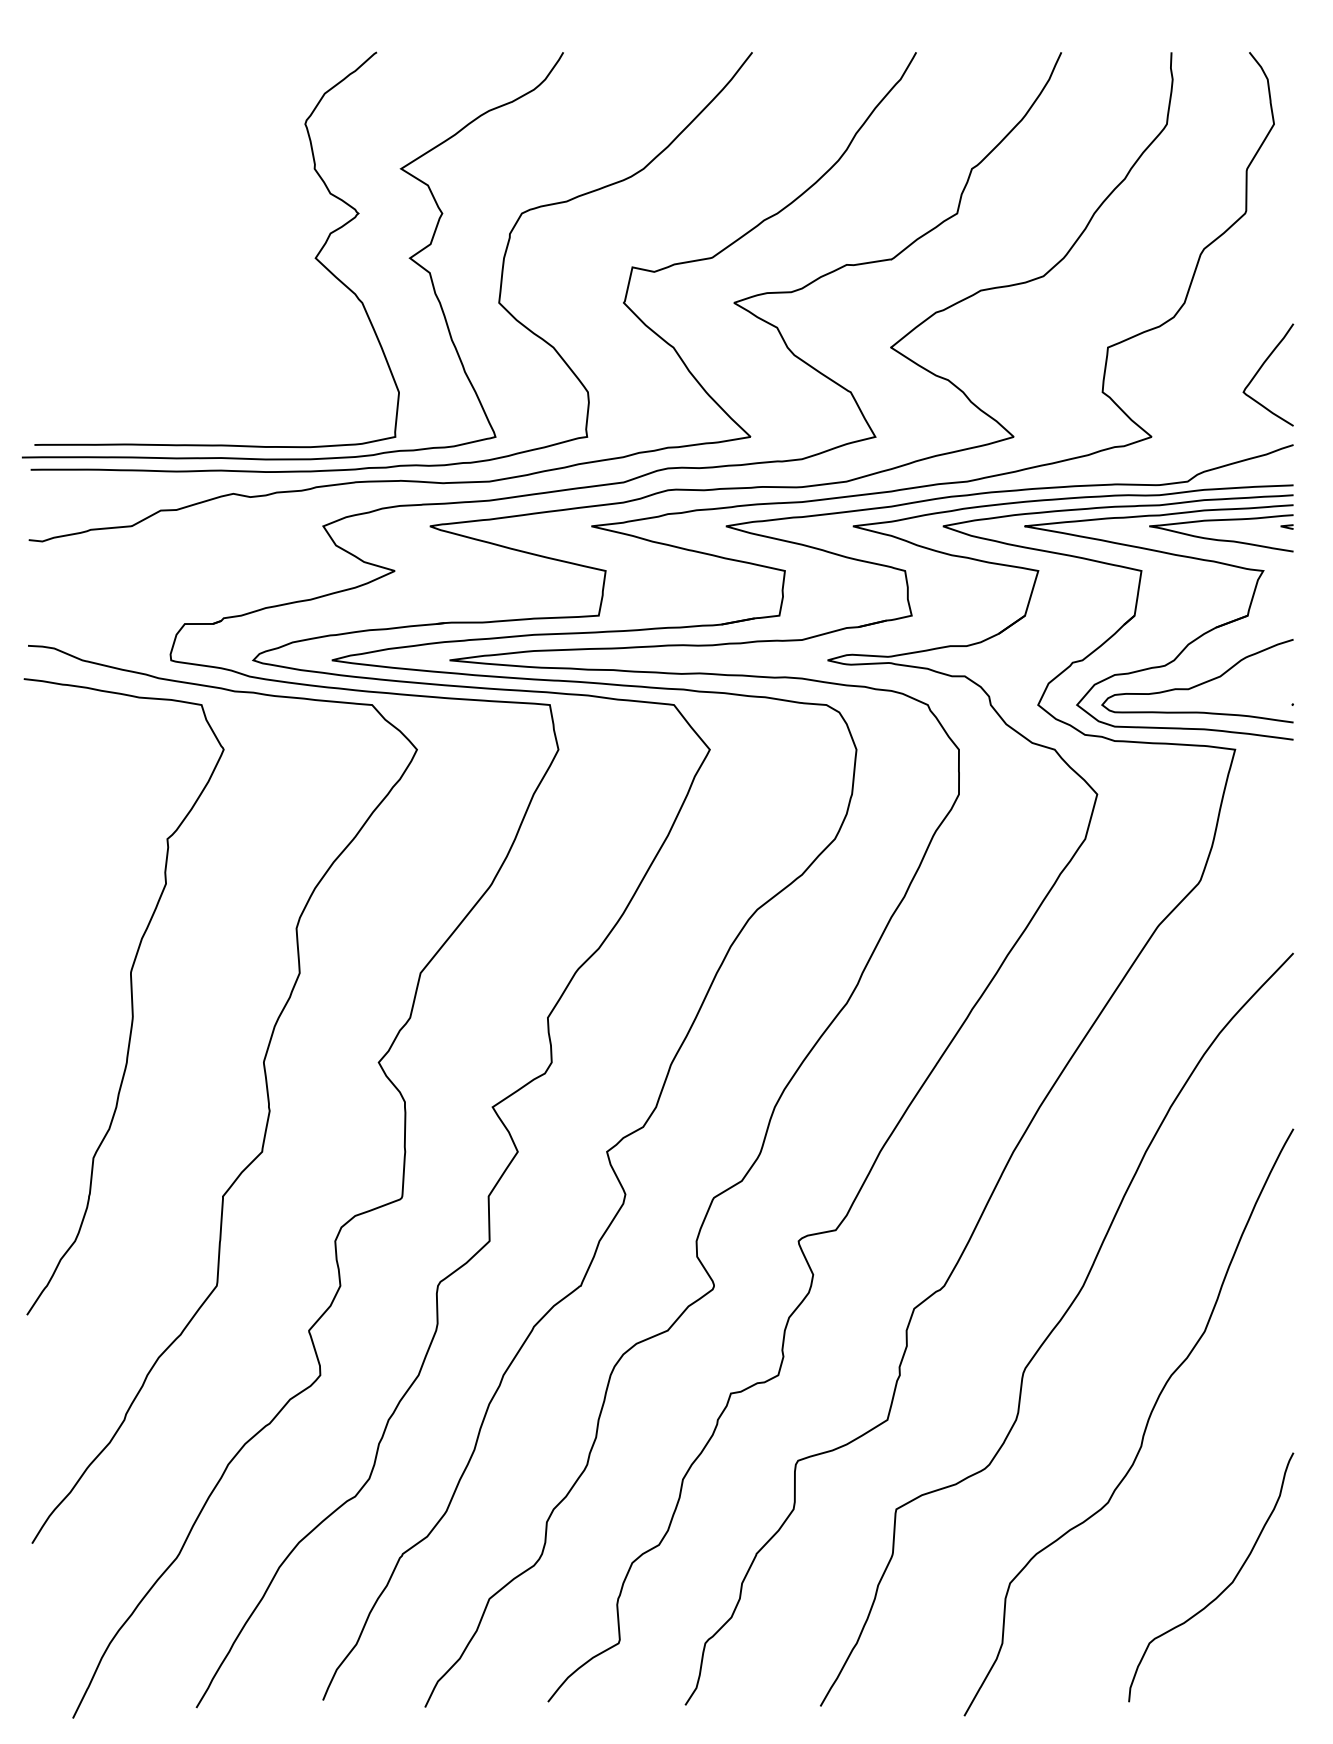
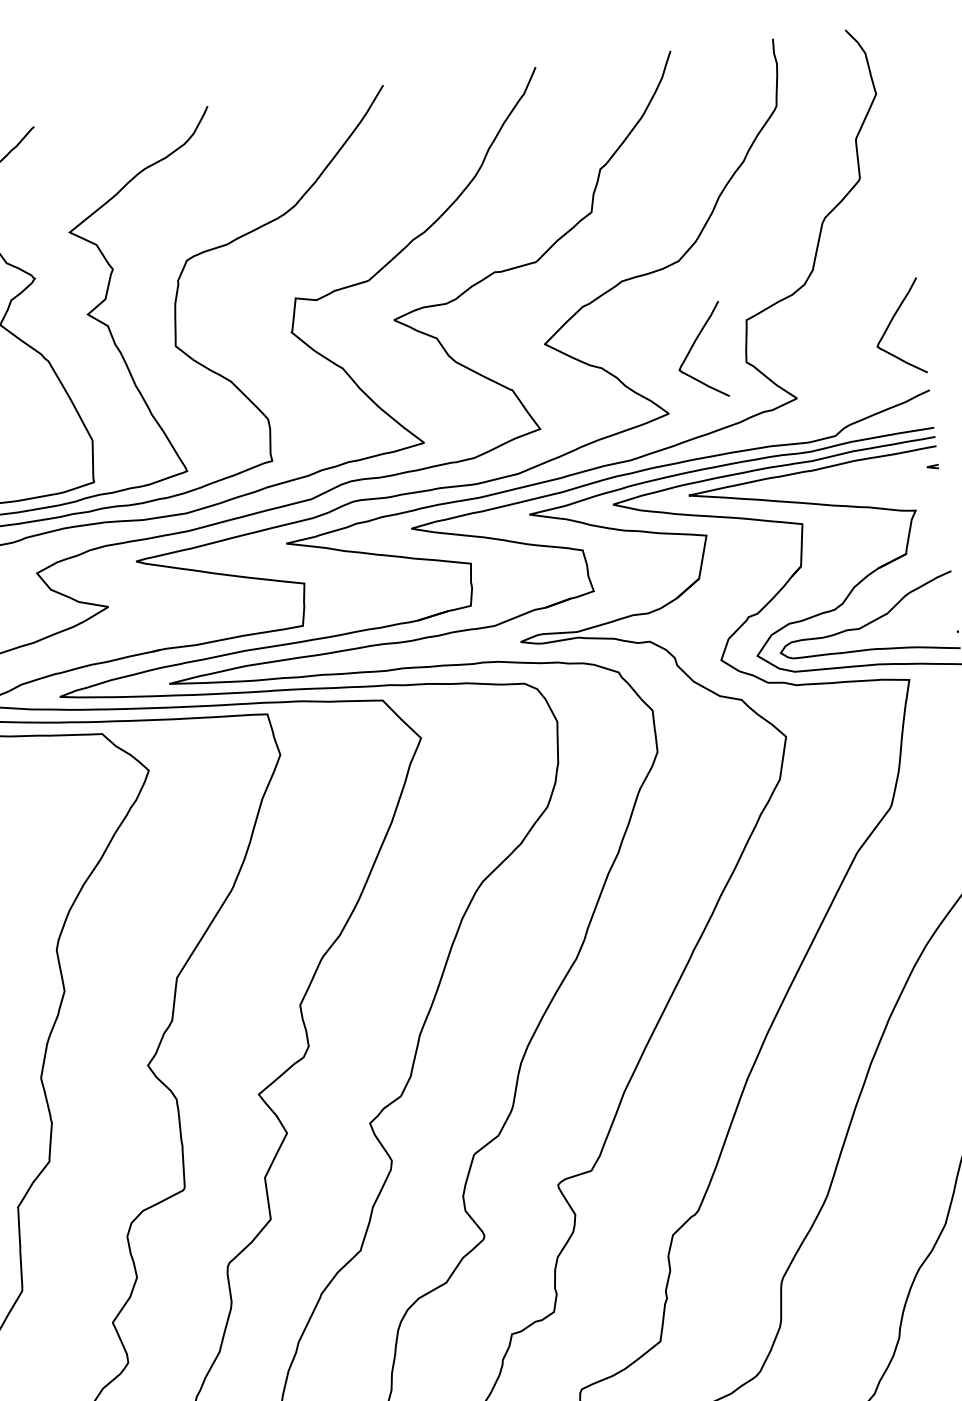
curve: (1048, 368) -> (693, 346), added
curve: (1221, 539) -> (873, 486), removed

